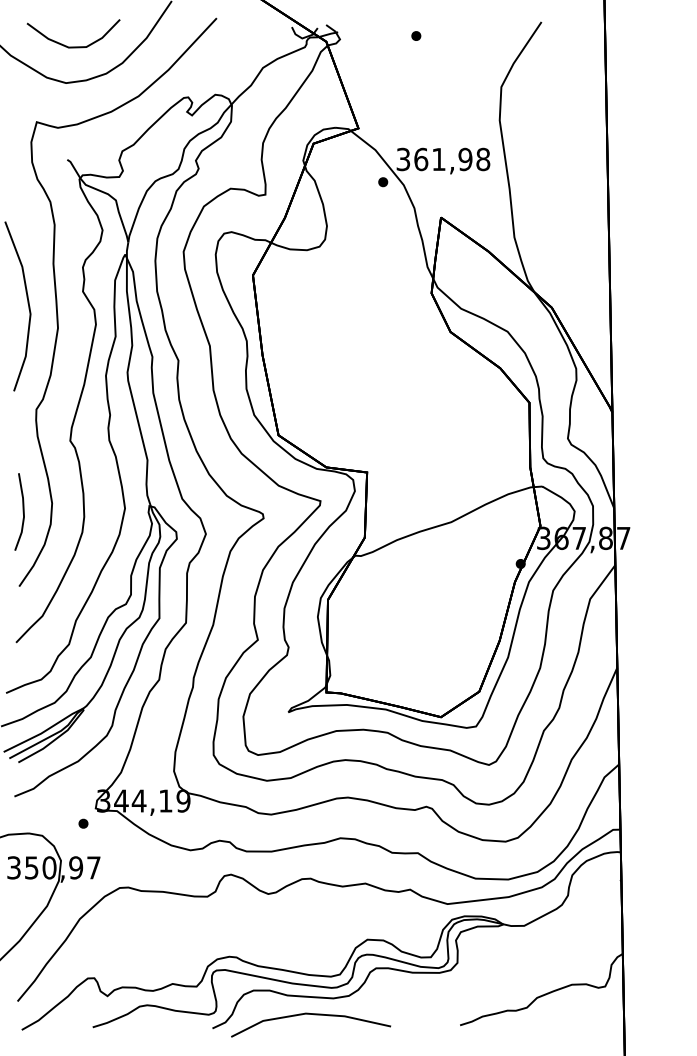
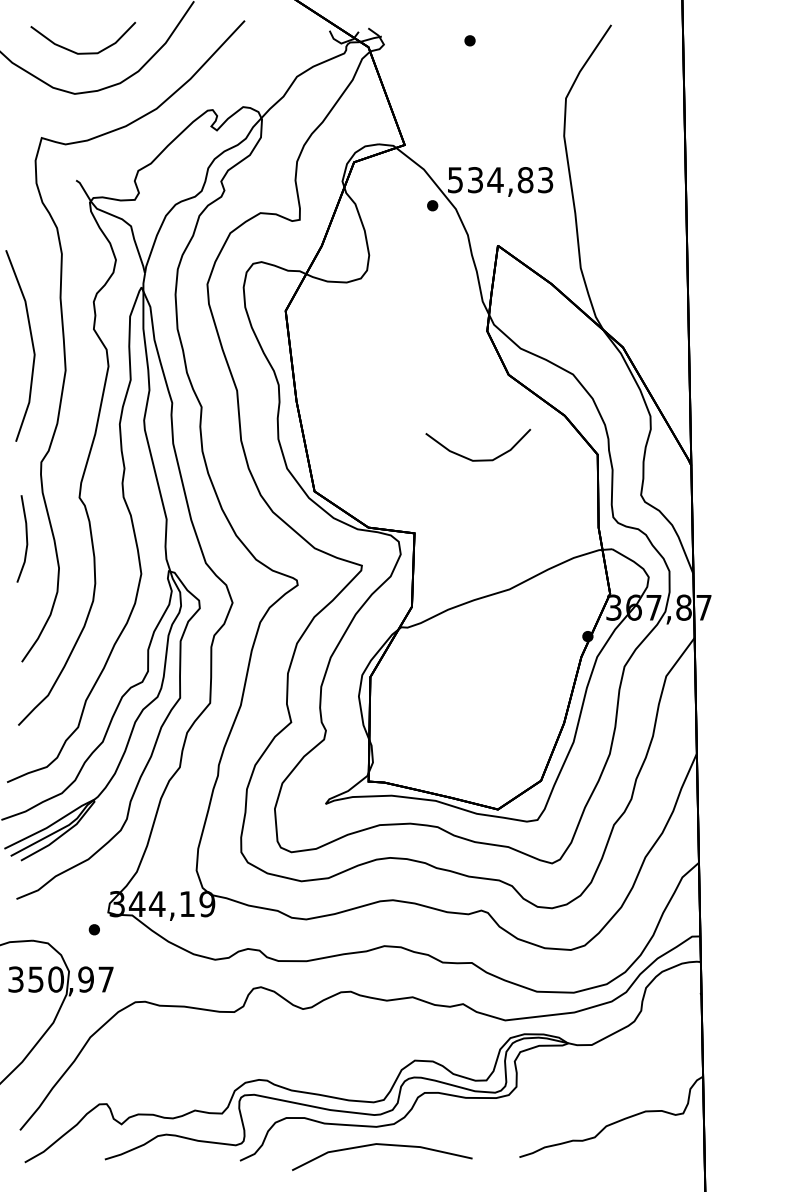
text: (443, 159) -> (500, 180), 361,98 -> 534,83
curve: (423, 407) -> (478, 459), added
line: (23, 511) -> (26, 538), moved
line: (311, 1014) -> (382, 1145), moved

